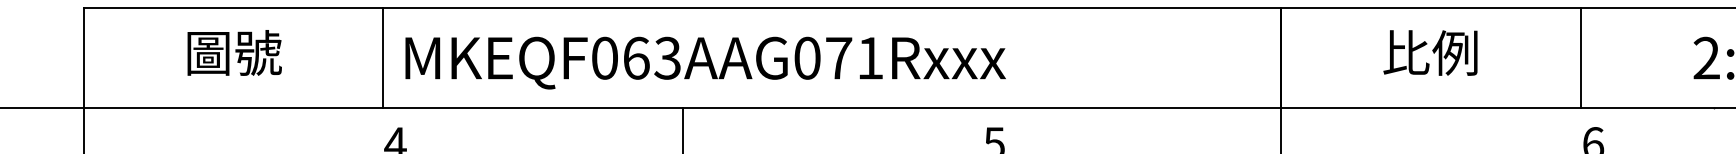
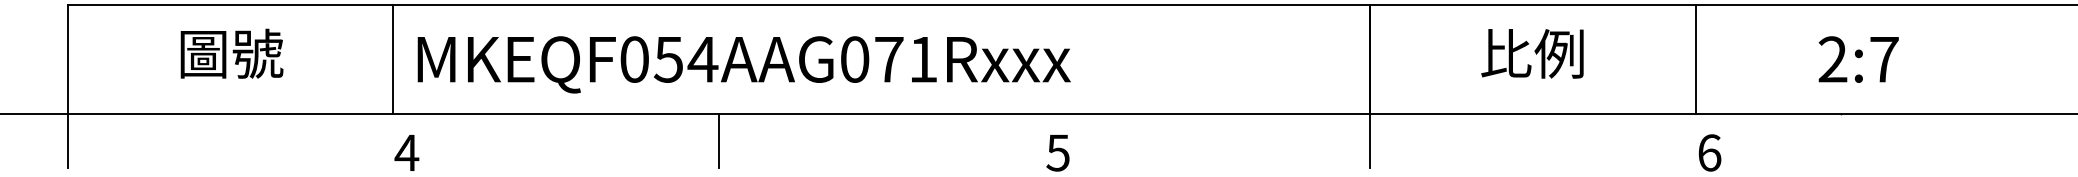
text: (652, 58) -> (686, 59), MKEQF063AAG071Rxxx -> MKEQF054AAG071Rxxx

